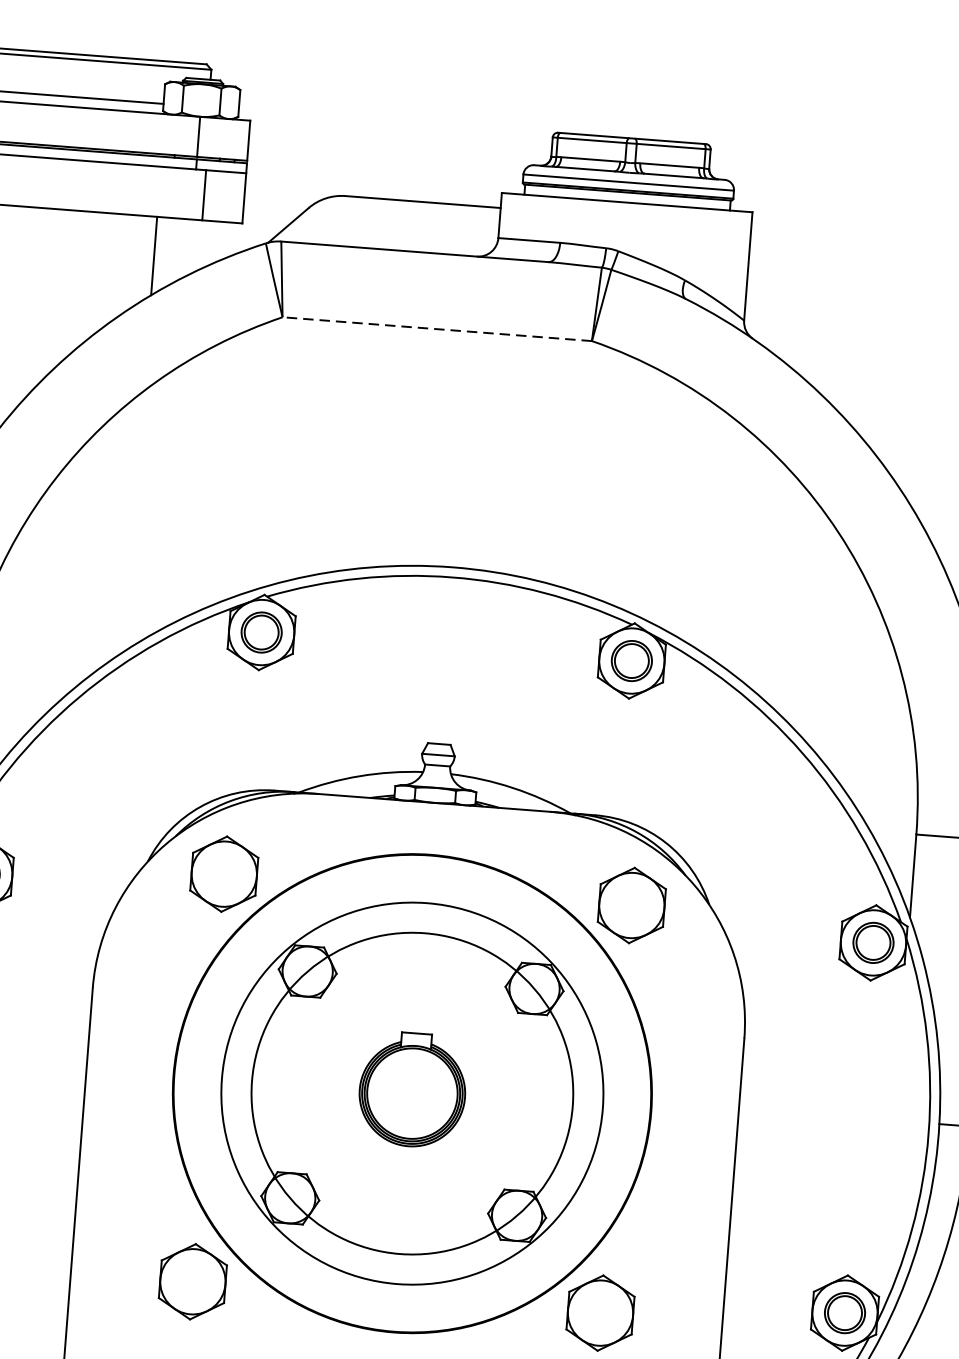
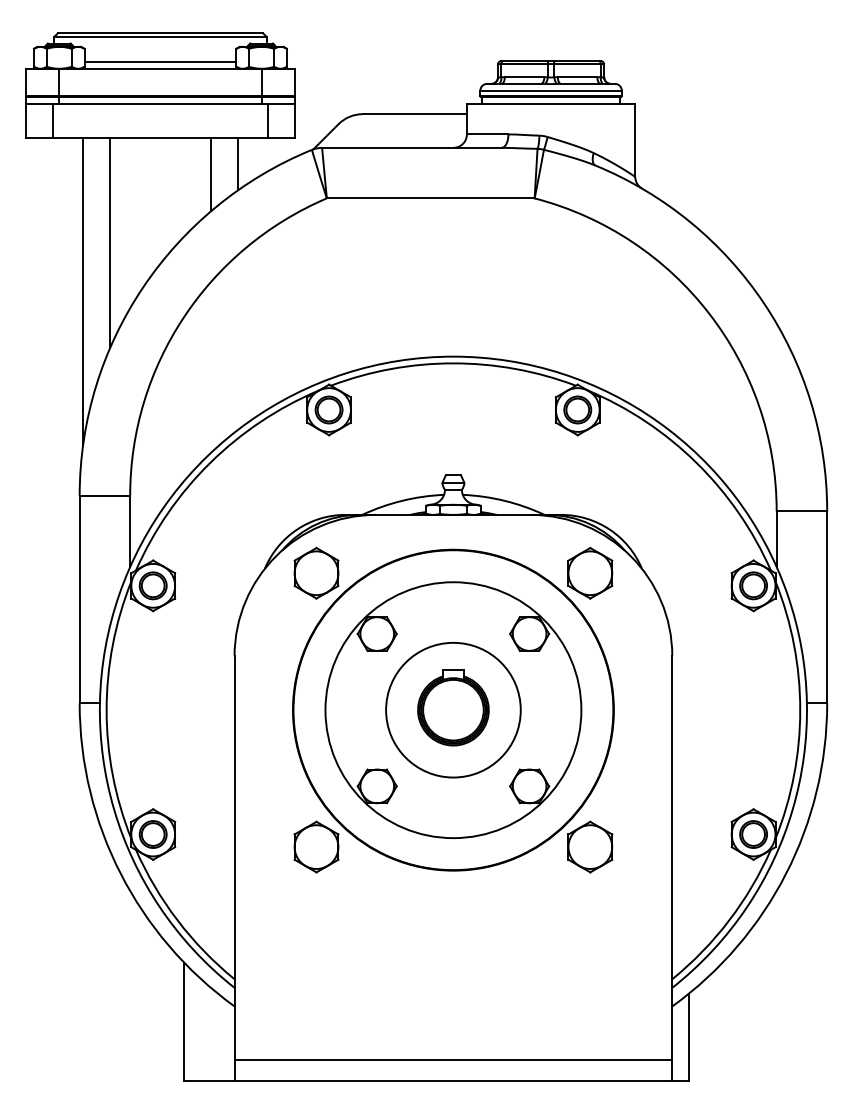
line: (113, 268) -> (211, 174), added
line: (436, 329) -> (430, 198), dashed -> solid
circle: (412, 1092) -> (453, 709), size x0.62

